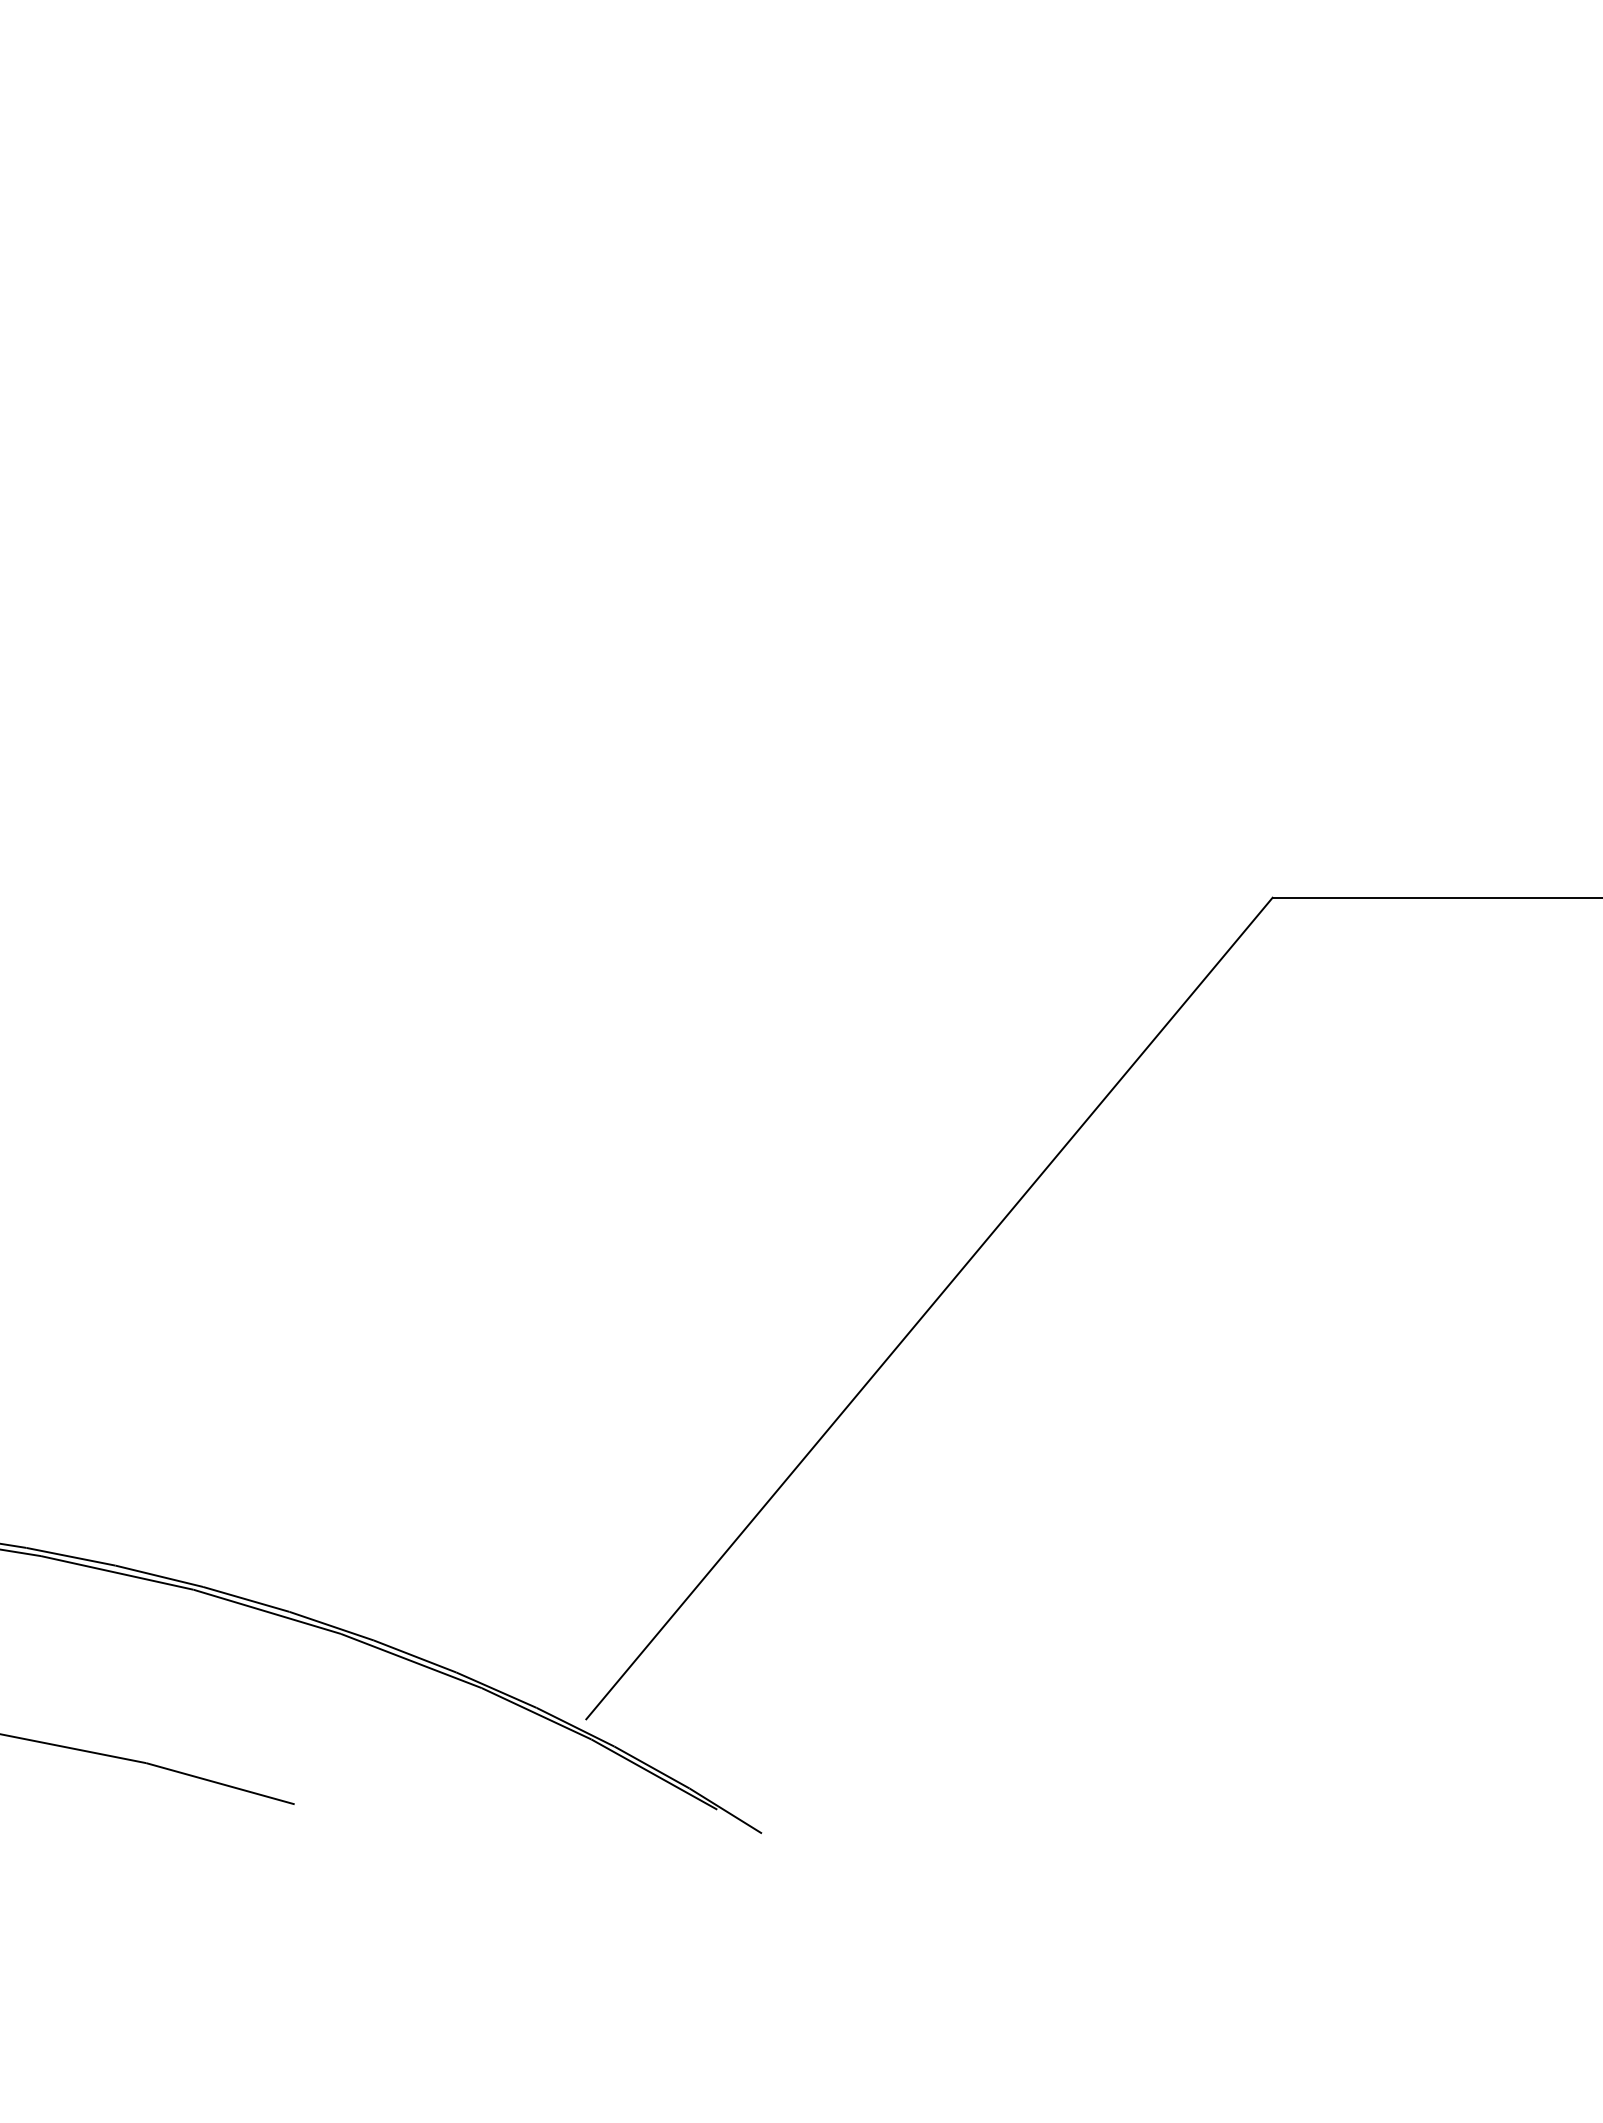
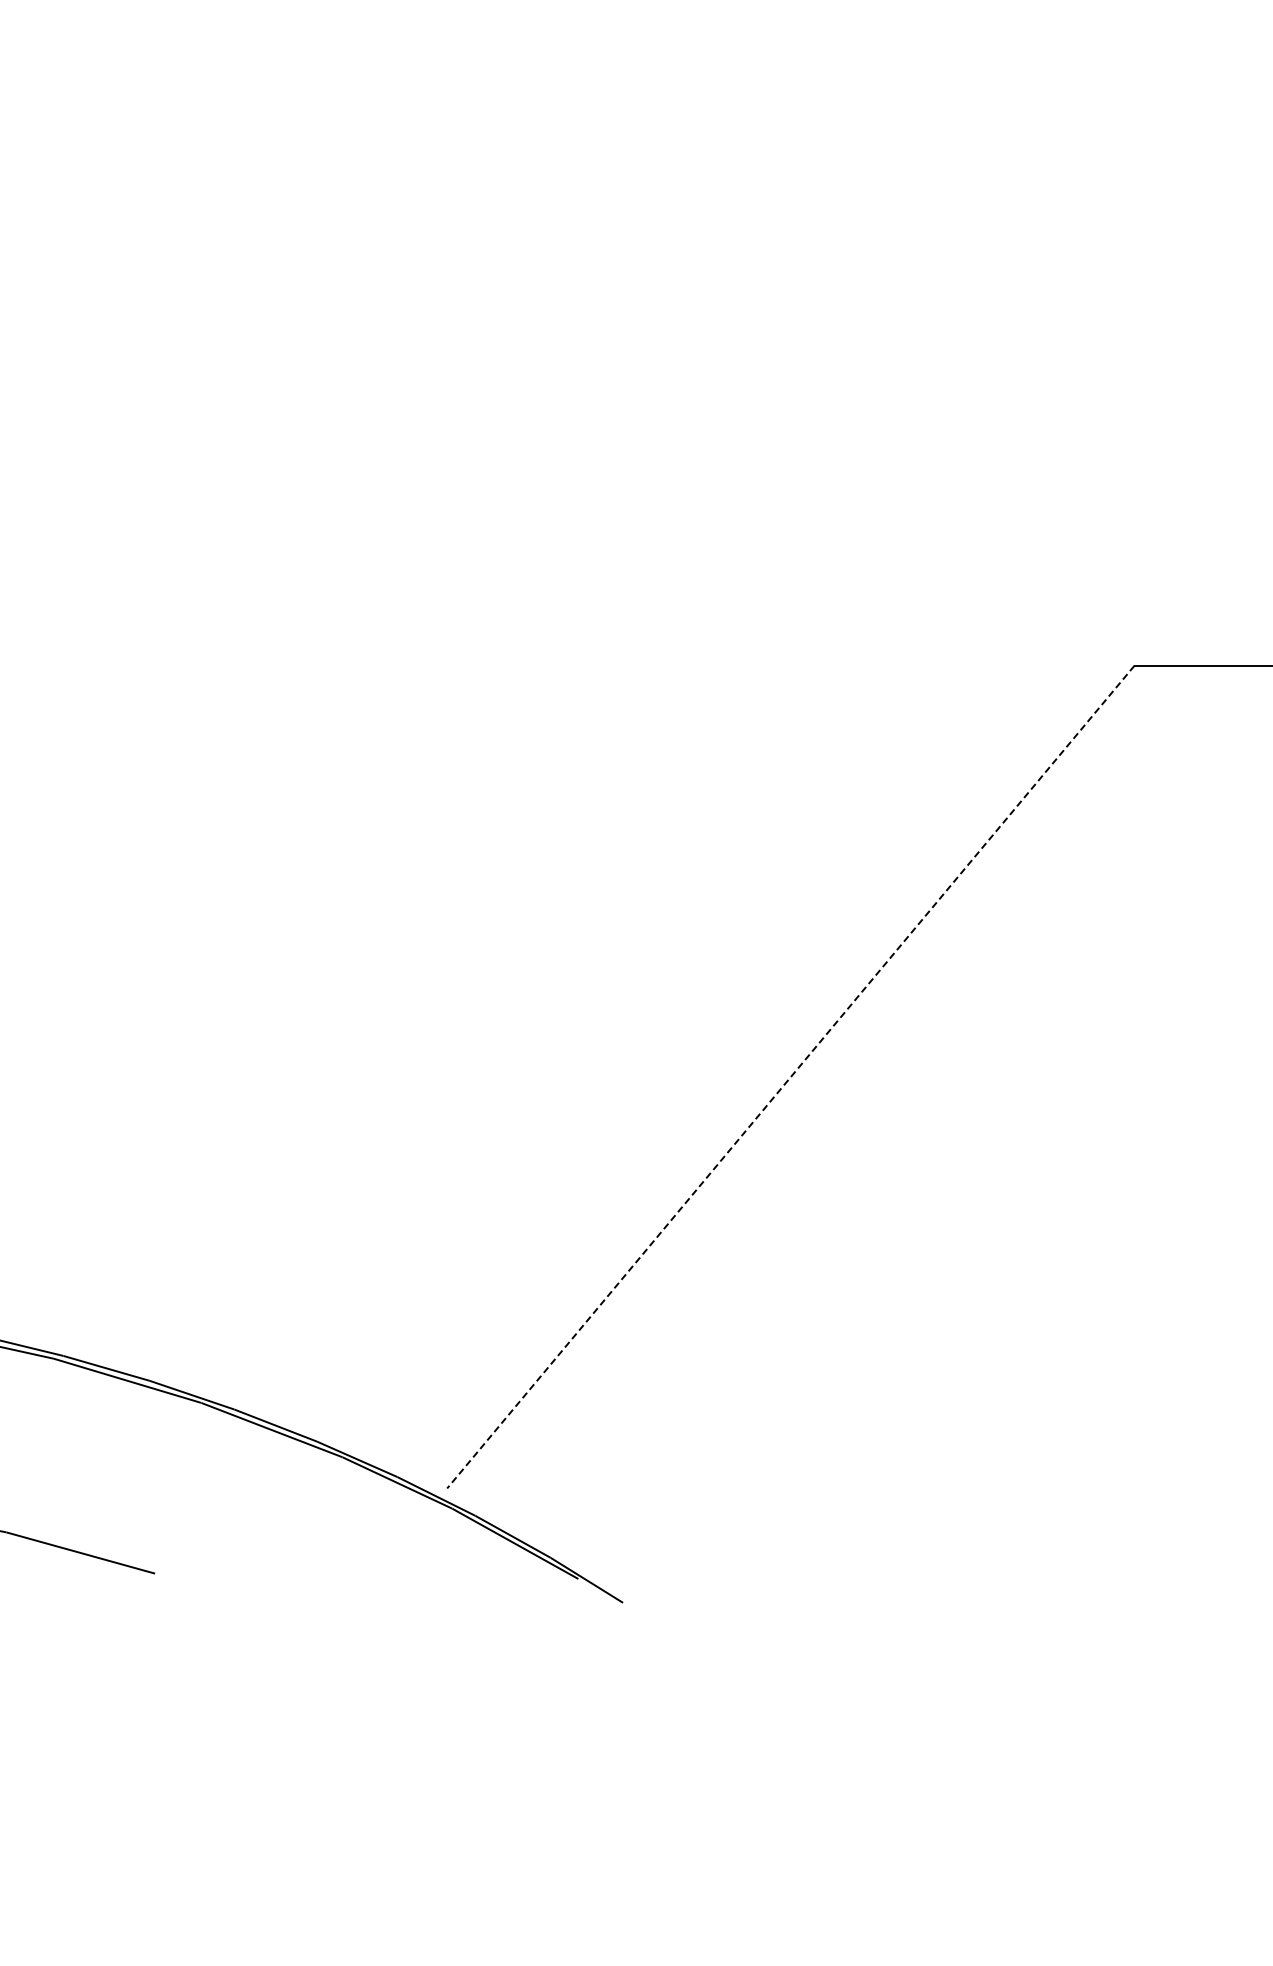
line: (929, 1308) -> (790, 1077), solid -> dashed

